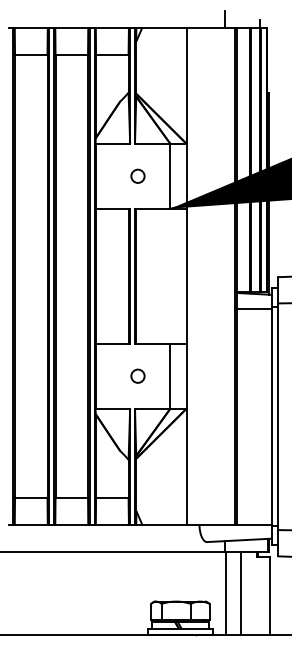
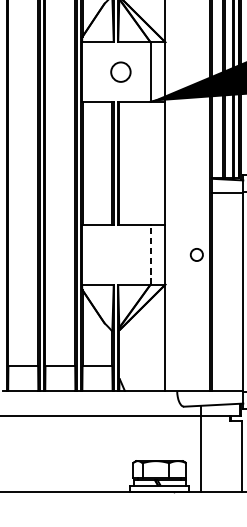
circle: (137, 175) -> (120, 71), size x1.6
circle: (137, 375) -> (196, 254), moved
line: (170, 375) -> (150, 254), solid -> dashed
line: (240, 593) -> (214, 453), removed

